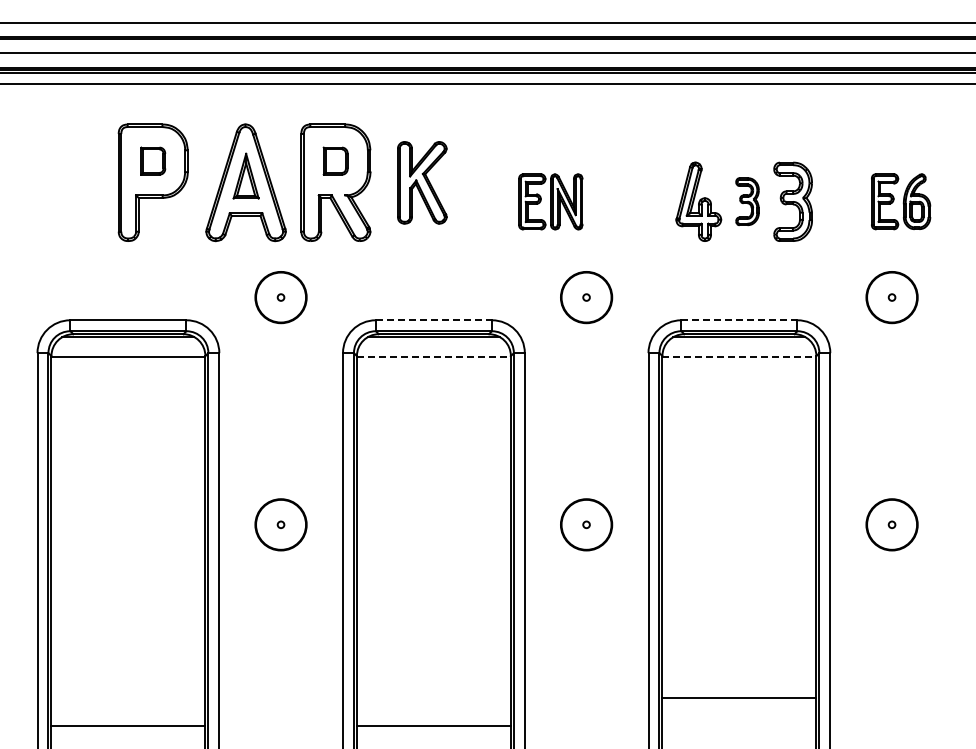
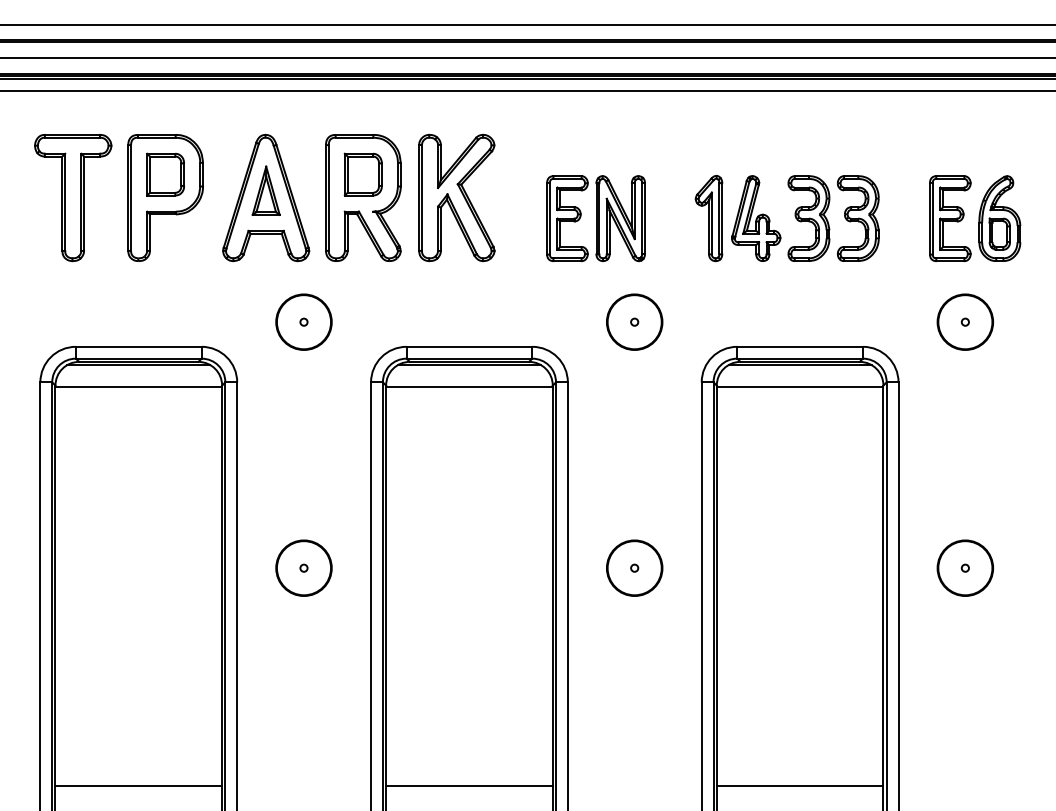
part: (153, 160) -> (165, 173), size x1.43
part: (335, 160) -> (362, 173), size x1.43
part: (67, 182) -> (72, 197), added
part: (422, 182) -> (457, 197), size x1.43
part: (550, 201) -> (595, 218), size x1.43
part: (655, 201) -> (709, 218), added
part: (747, 201) -> (808, 218), size x1.67
part: (900, 201) -> (974, 218), size x1.43
line: (434, 320) -> (470, 347), dashed -> solid
line: (739, 320) -> (800, 347), dashed -> solid
line: (433, 357) -> (469, 387), dashed -> solid
line: (739, 357) -> (800, 387), dashed -> solid
line: (739, 698) -> (800, 786), moved

